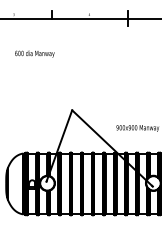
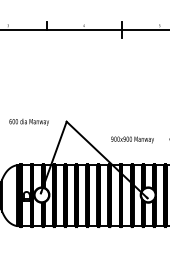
text: (34, 54) -> (28, 122), moved

